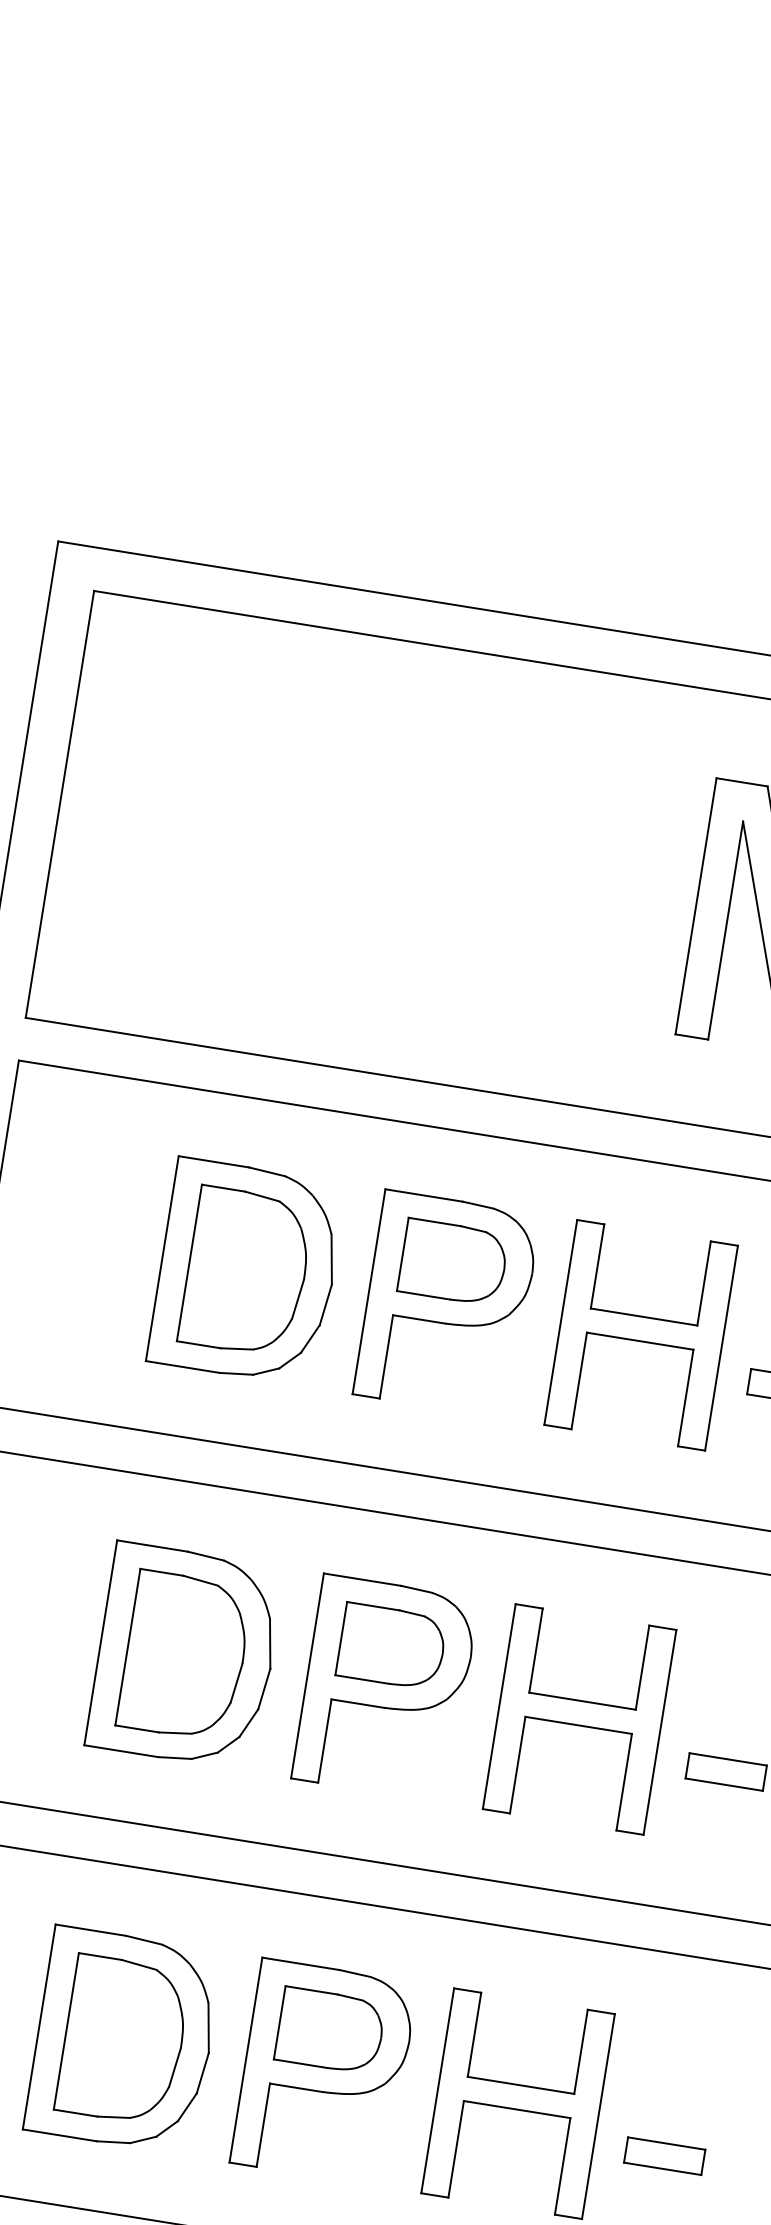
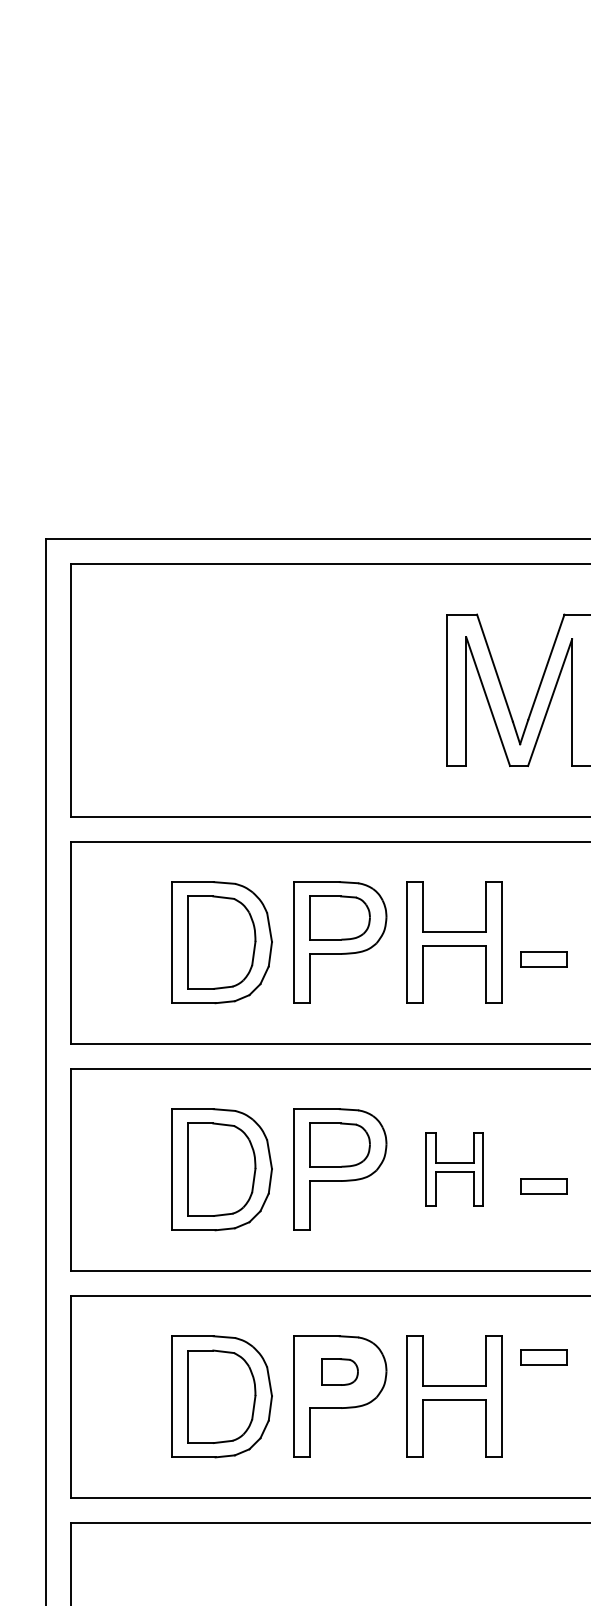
part: (578, 1718) -> (454, 1169), size x0.6
part: (329, 2029) -> (339, 1371), size x0.6
part: (663, 2155) -> (543, 1357), moved

